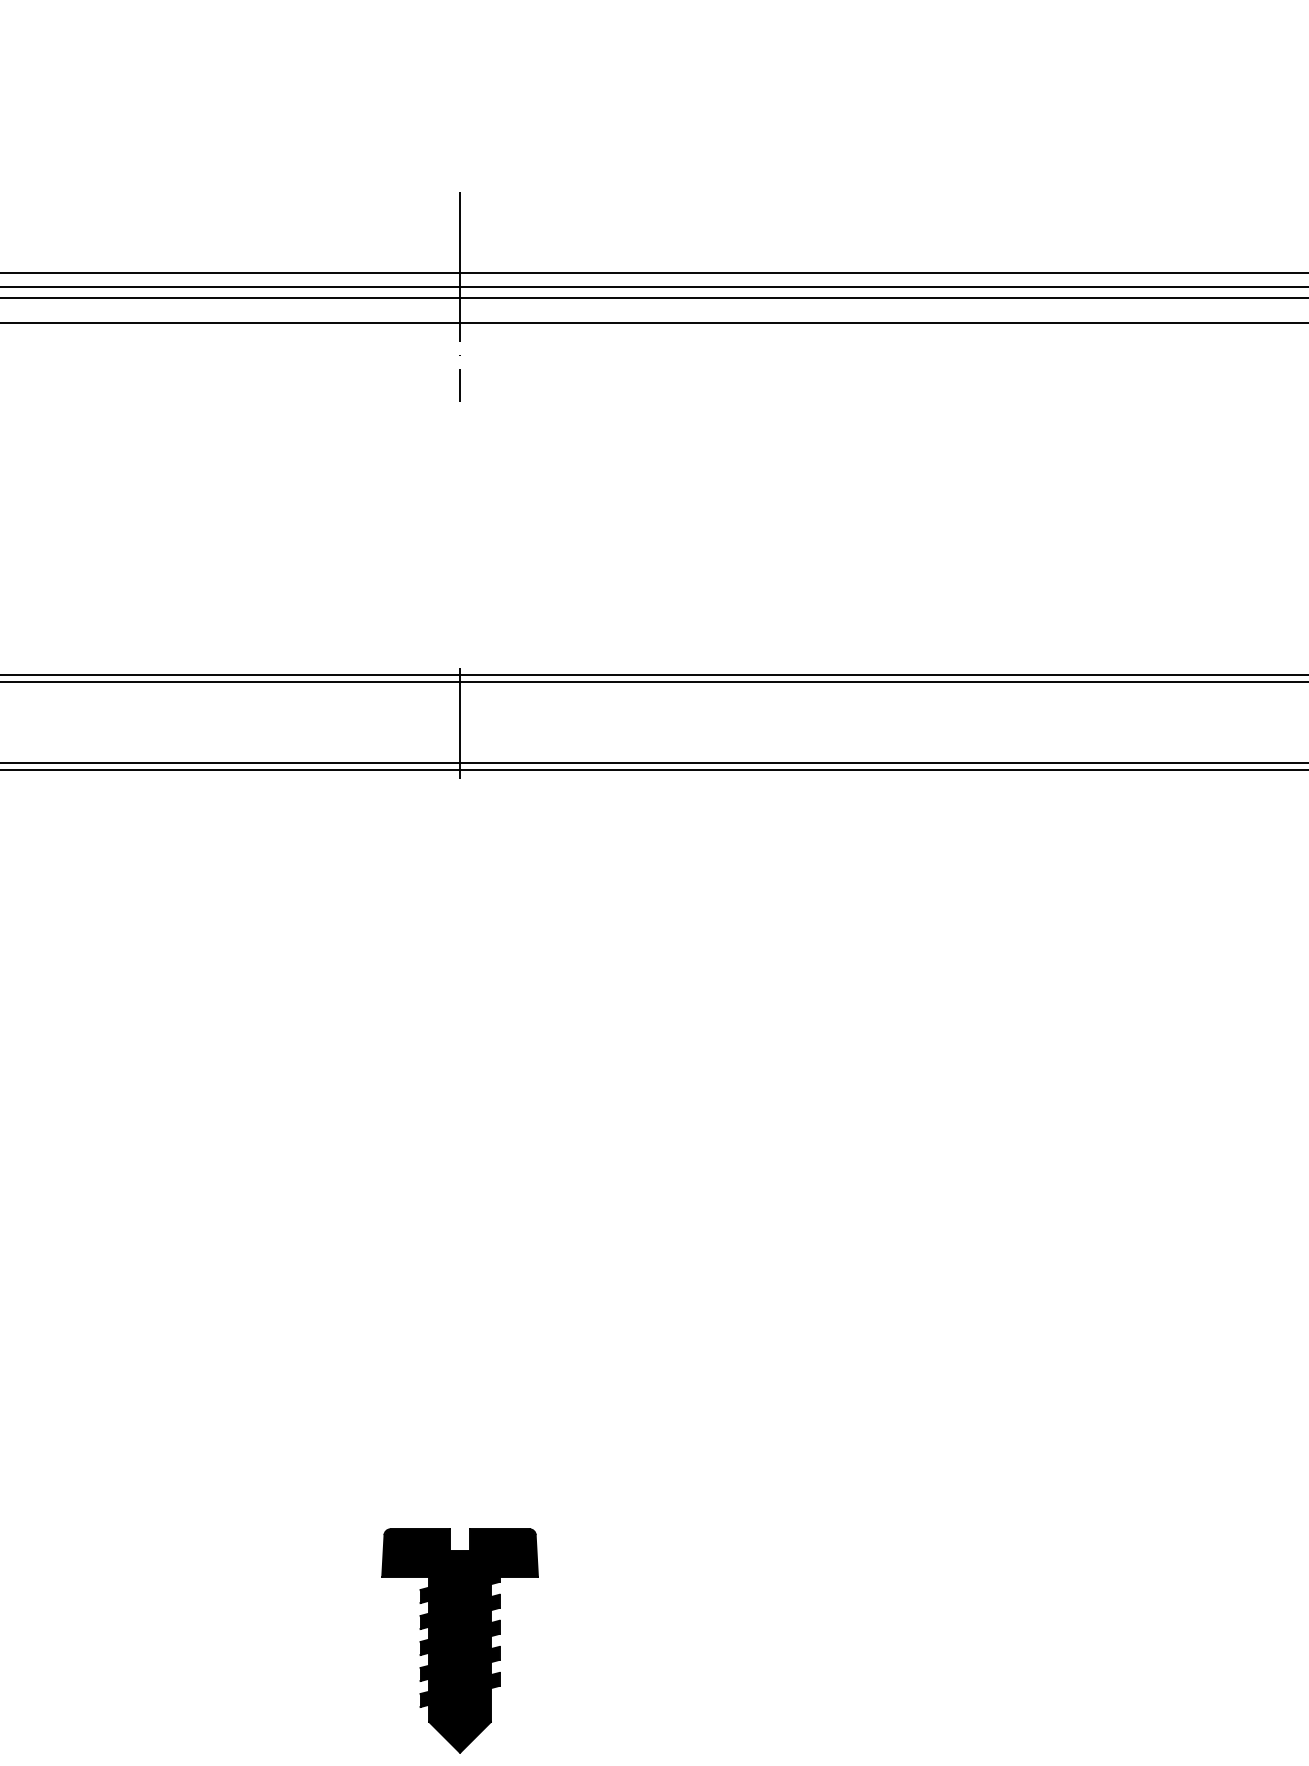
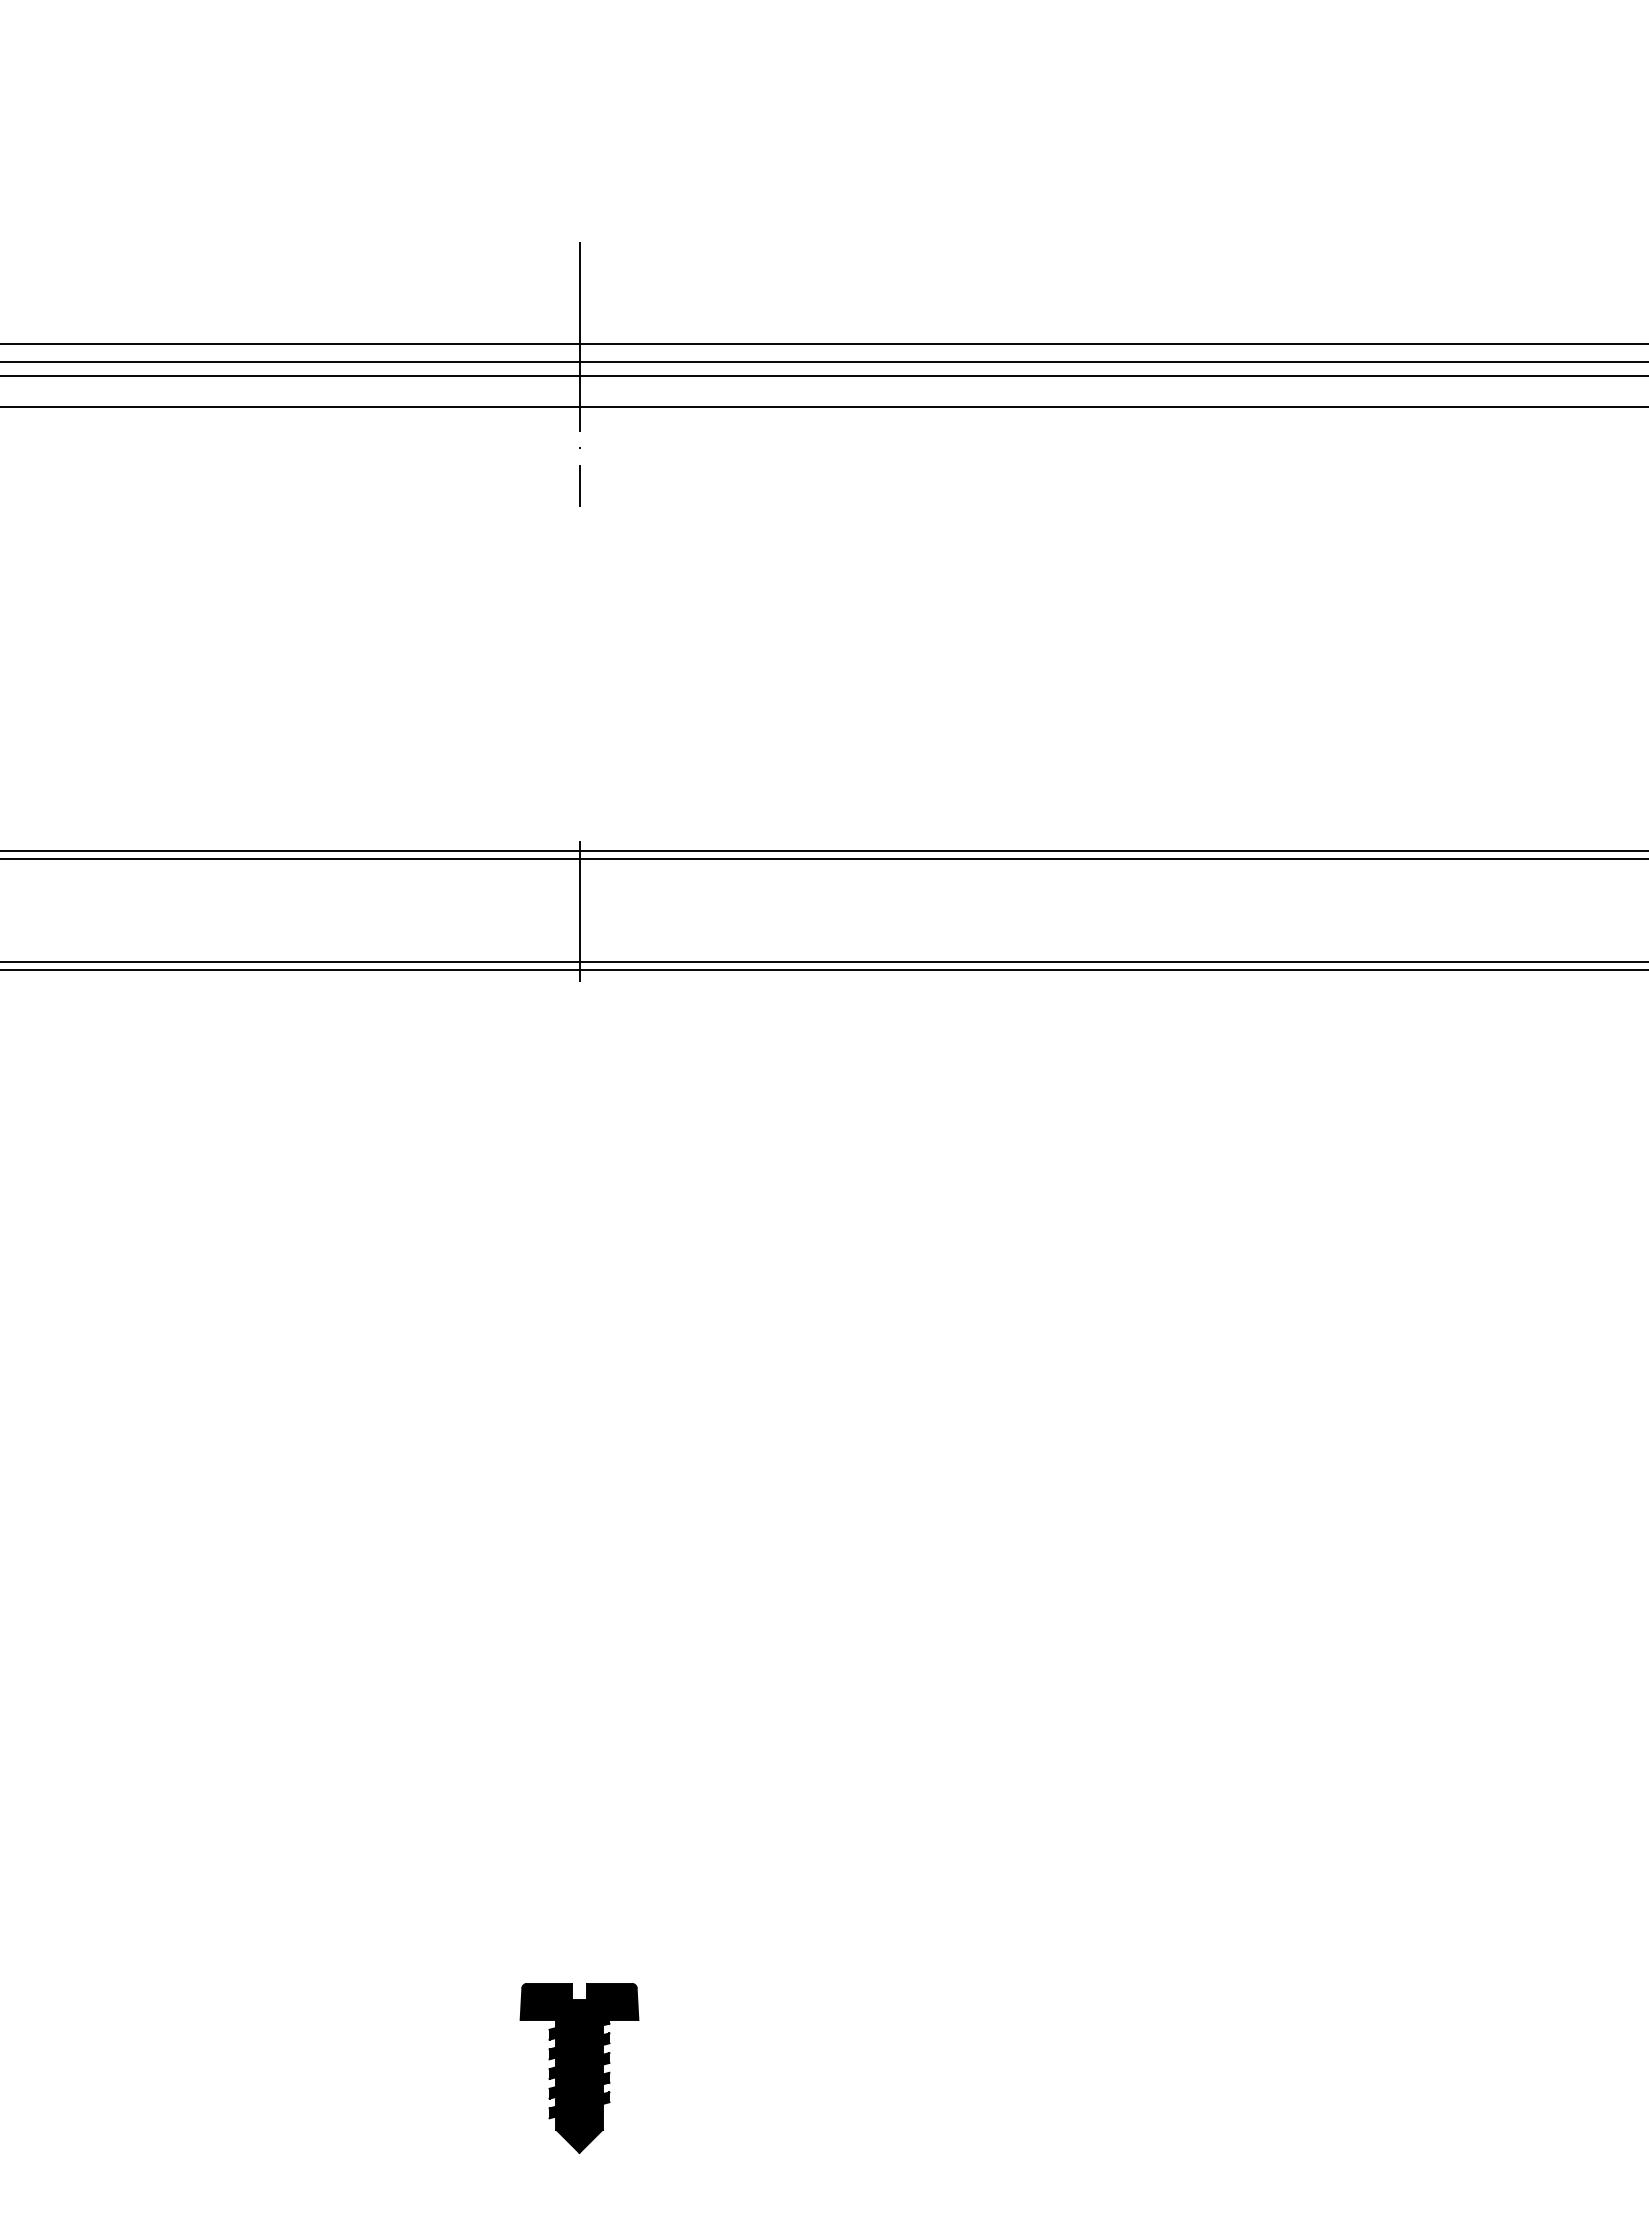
part: (460, 1641) -> (579, 2068), size x0.6

